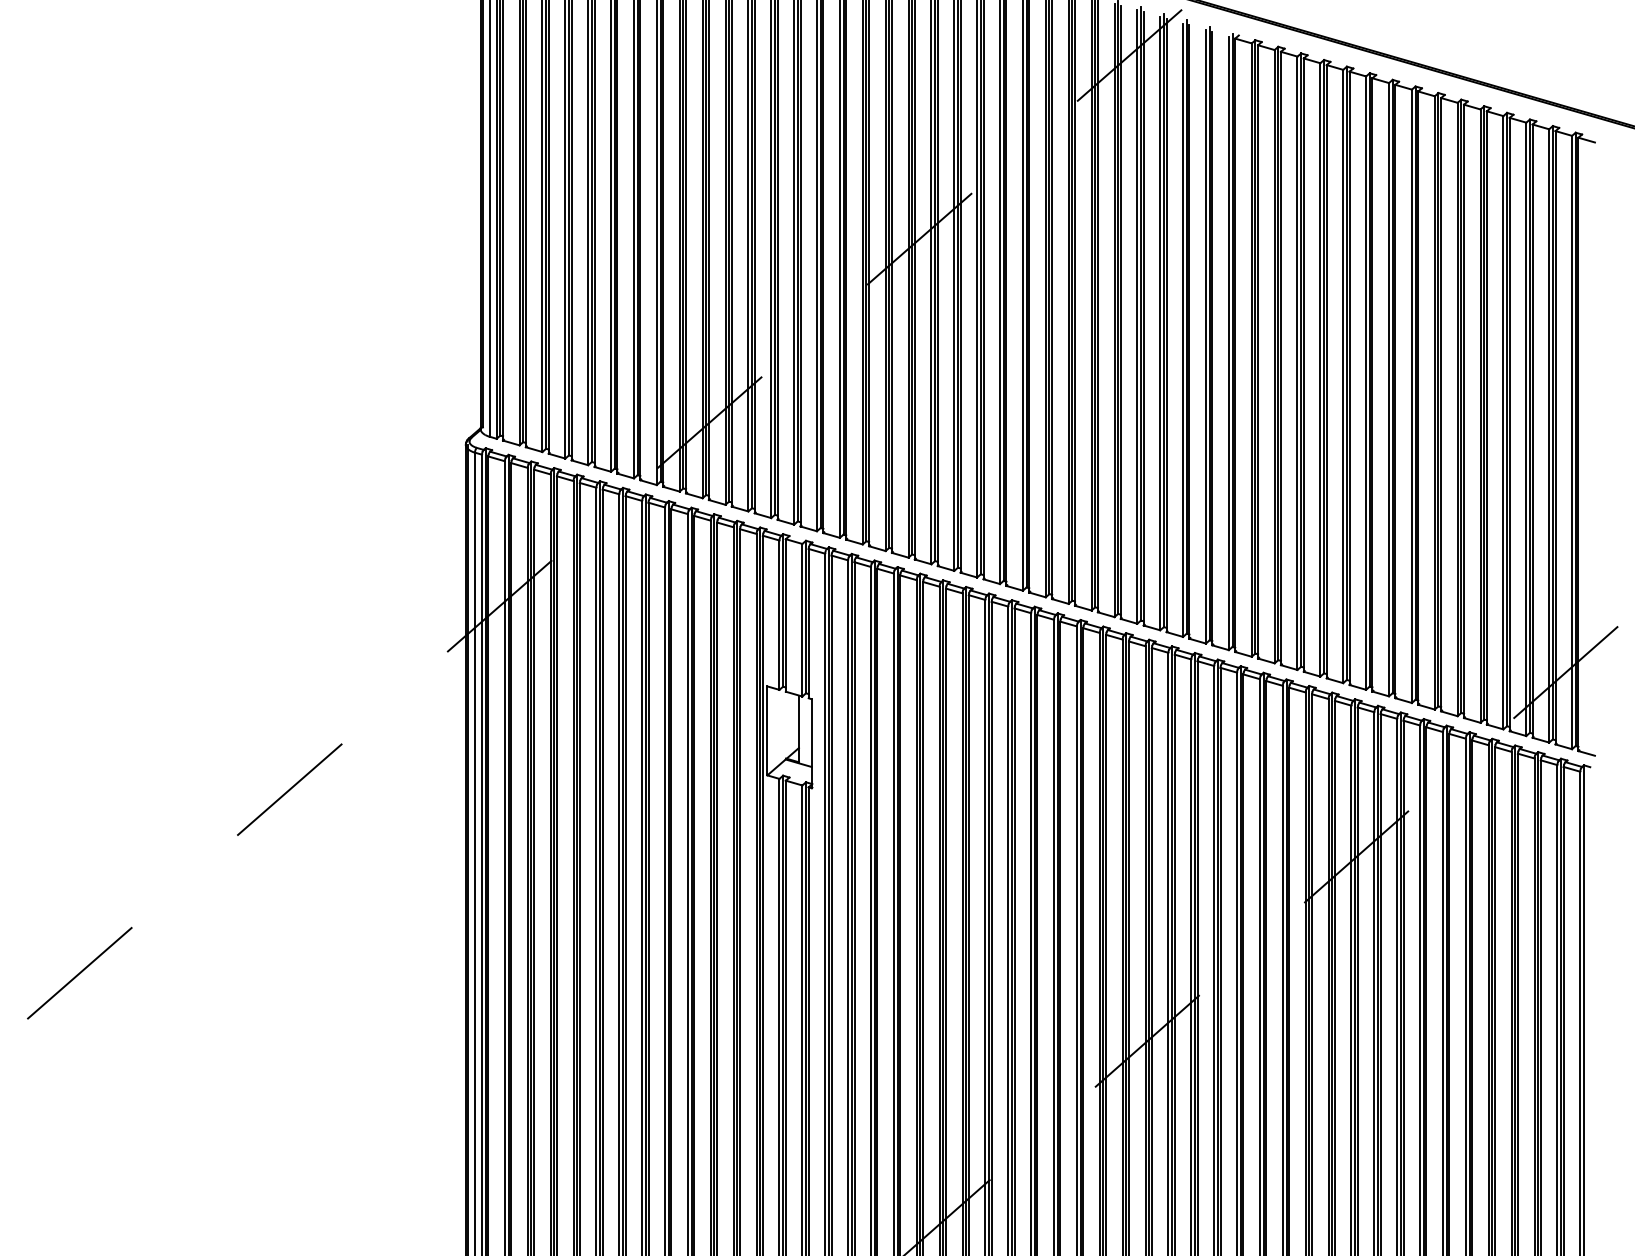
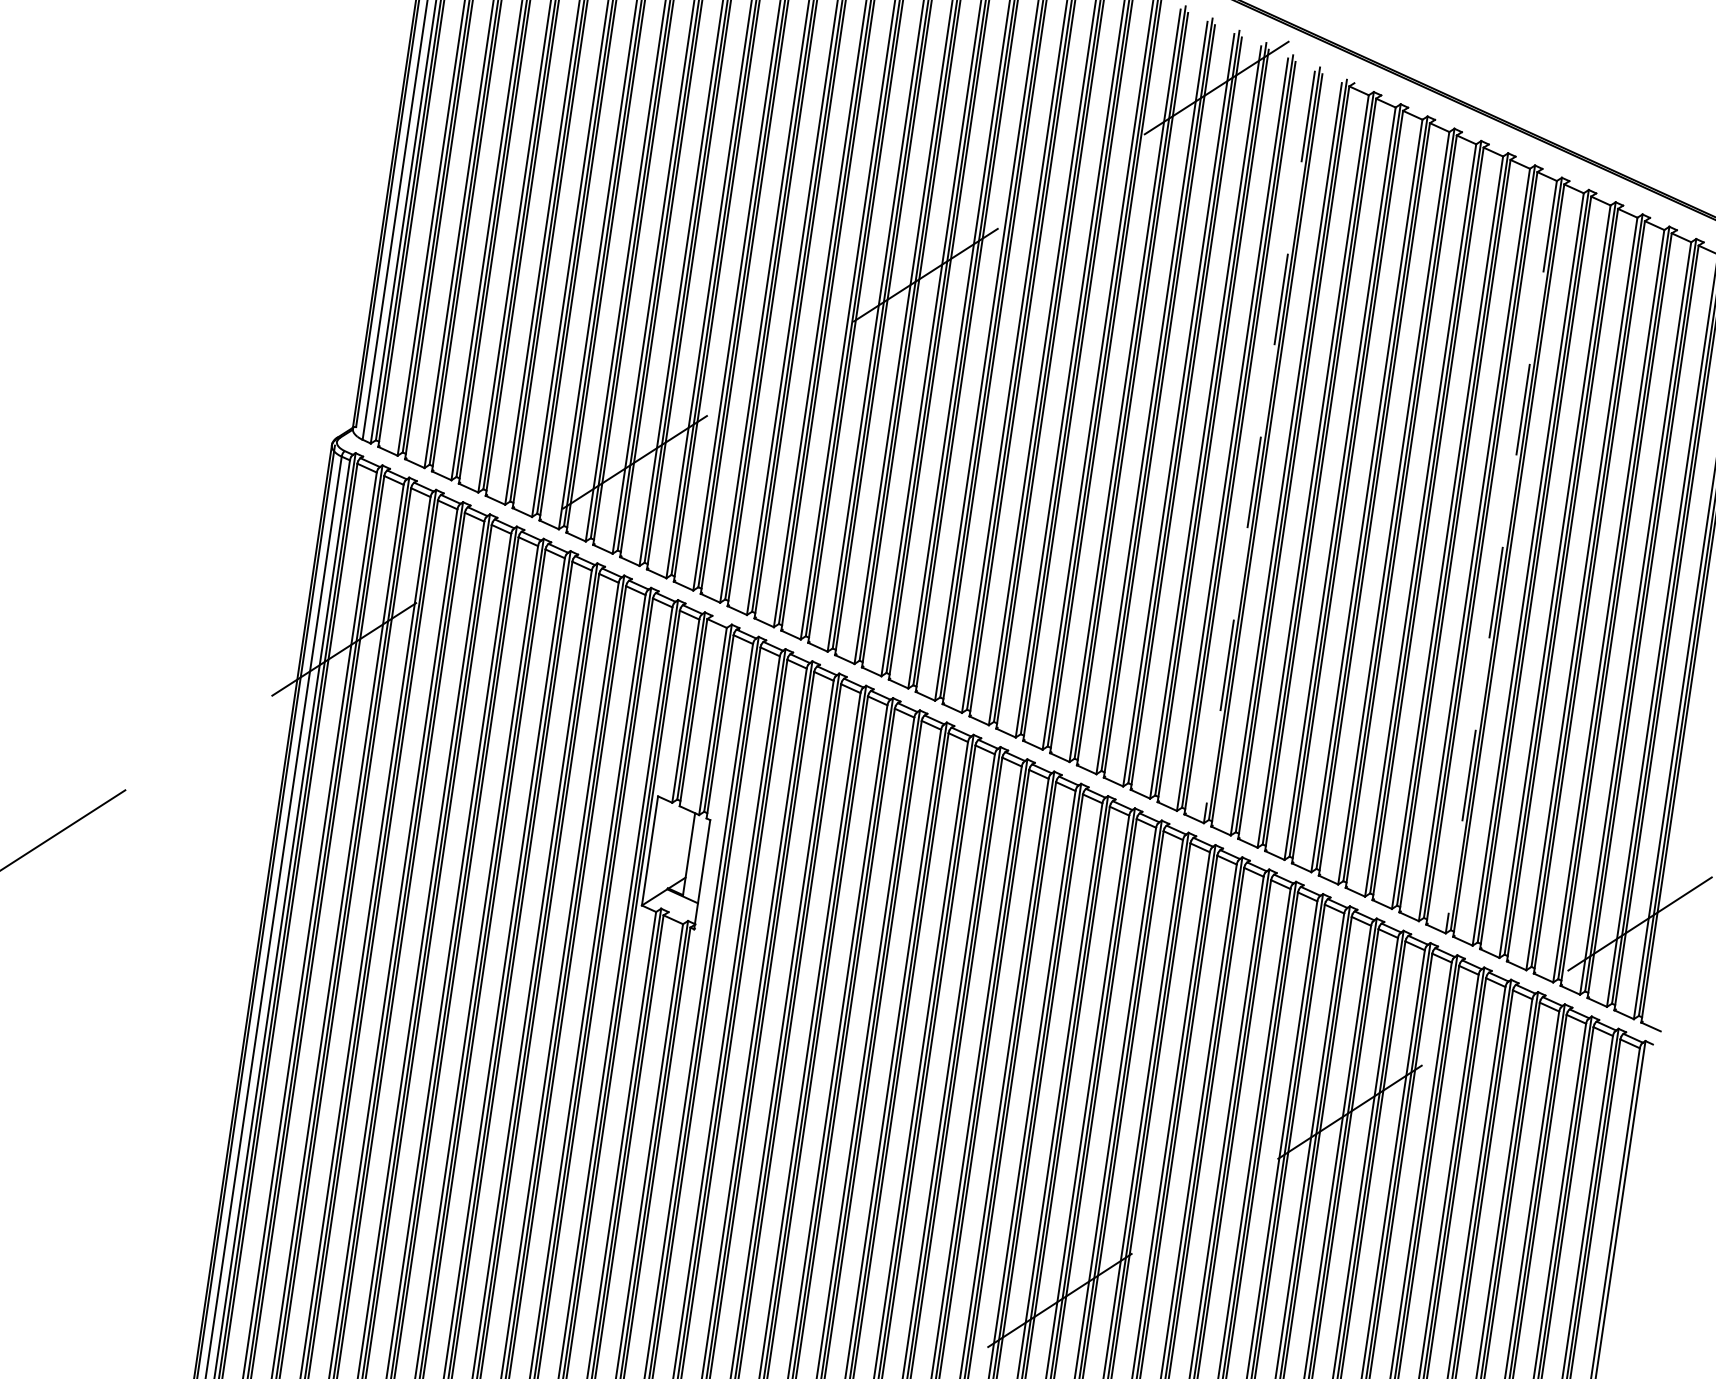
line: (1205, 336) -> (1258, 446), solid -> dashed
line: (1411, 396) -> (1500, 557), solid -> dashed

